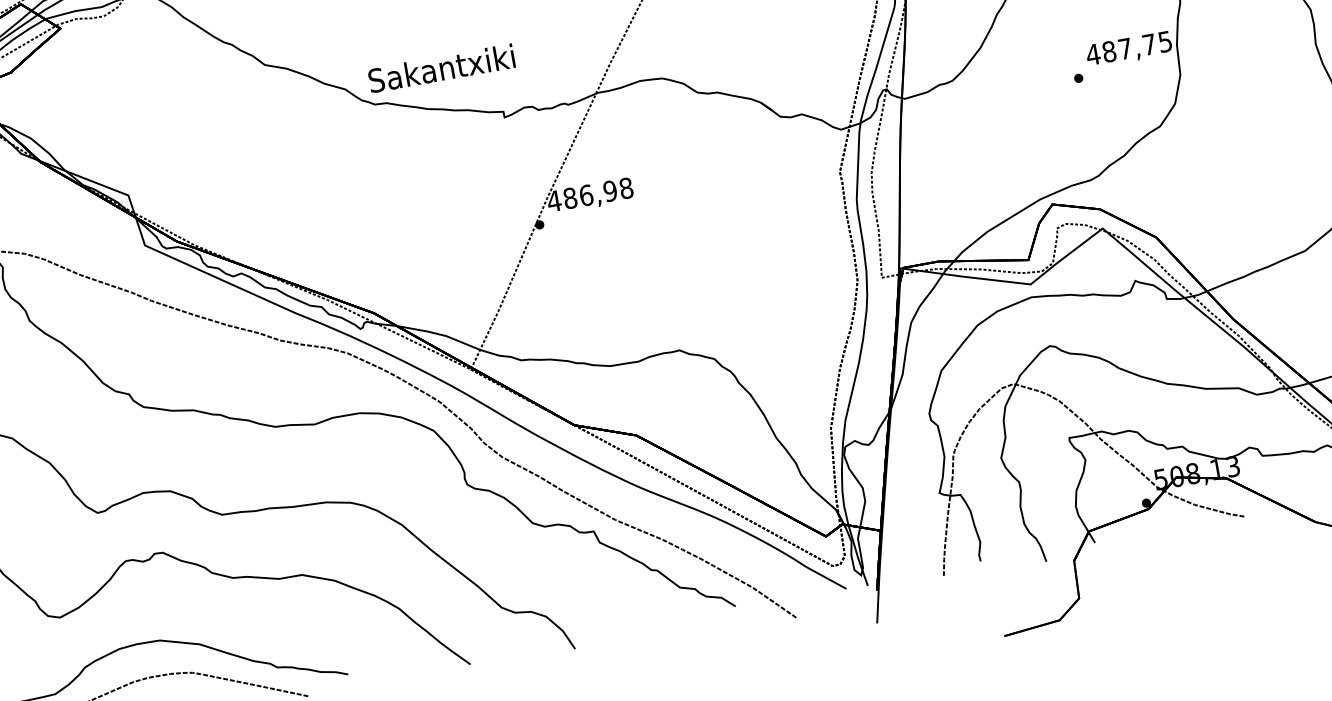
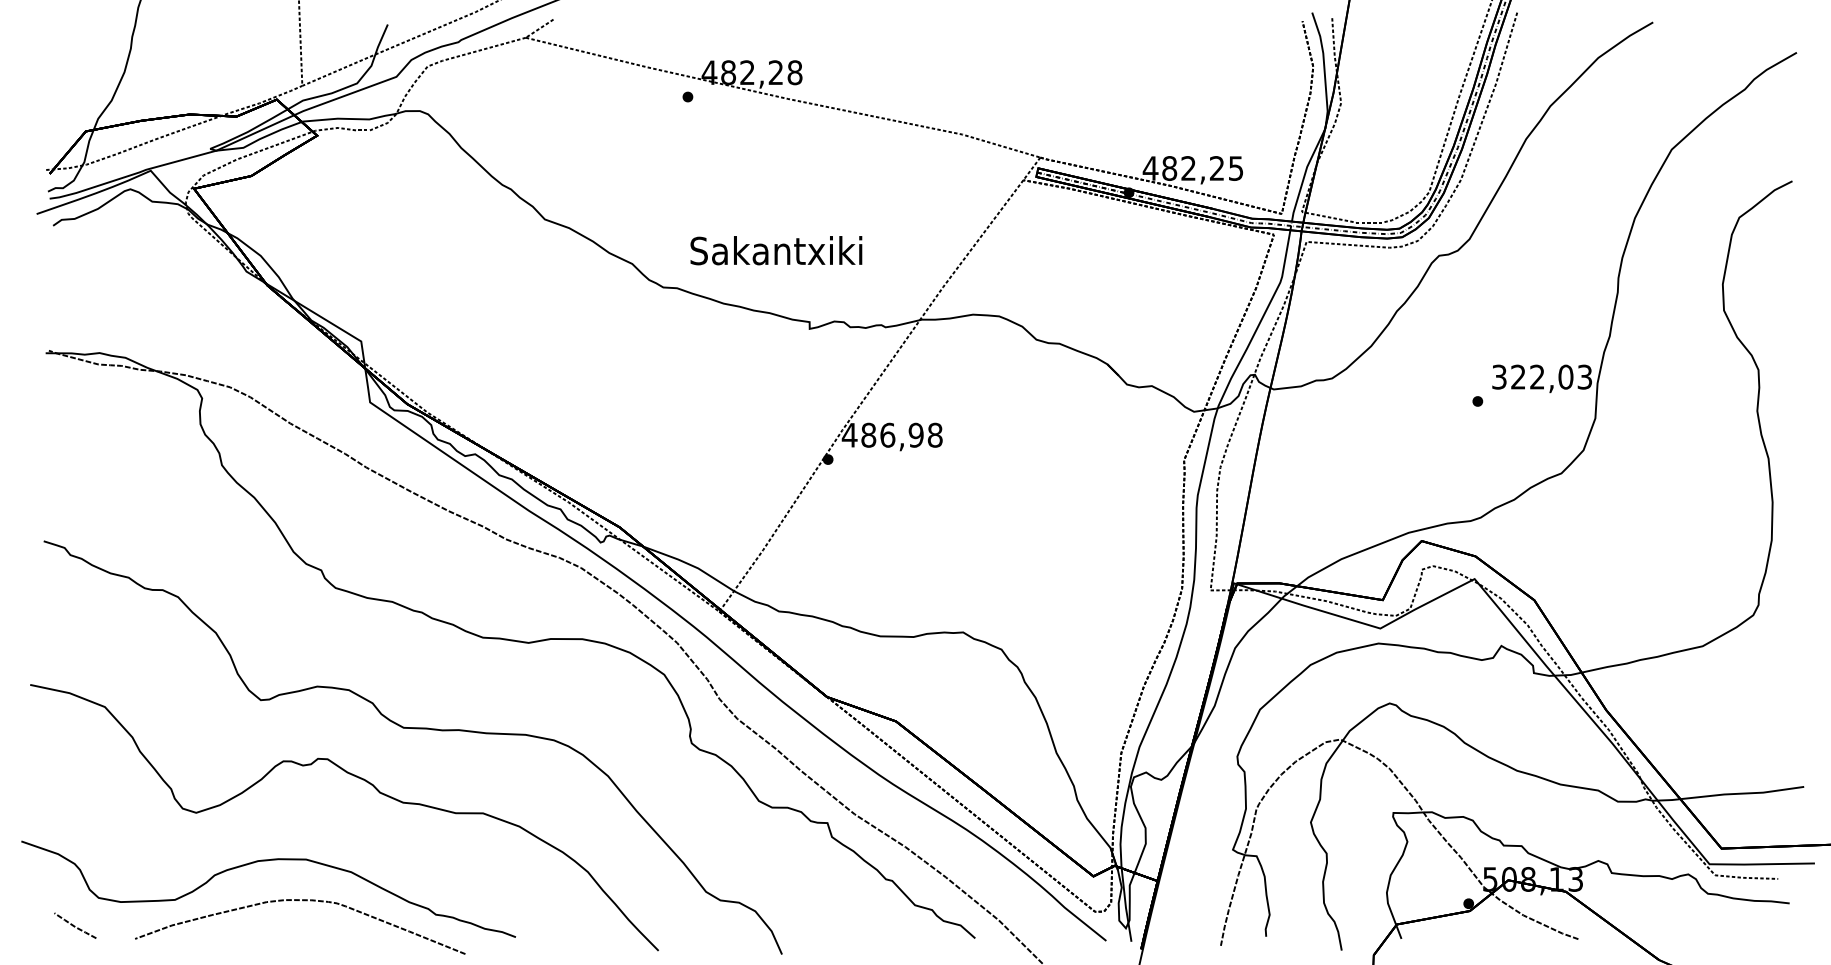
text: (1128, 47) -> (1541, 376), 487,75 -> 322,03
text: (441, 68) -> (776, 250), moved

